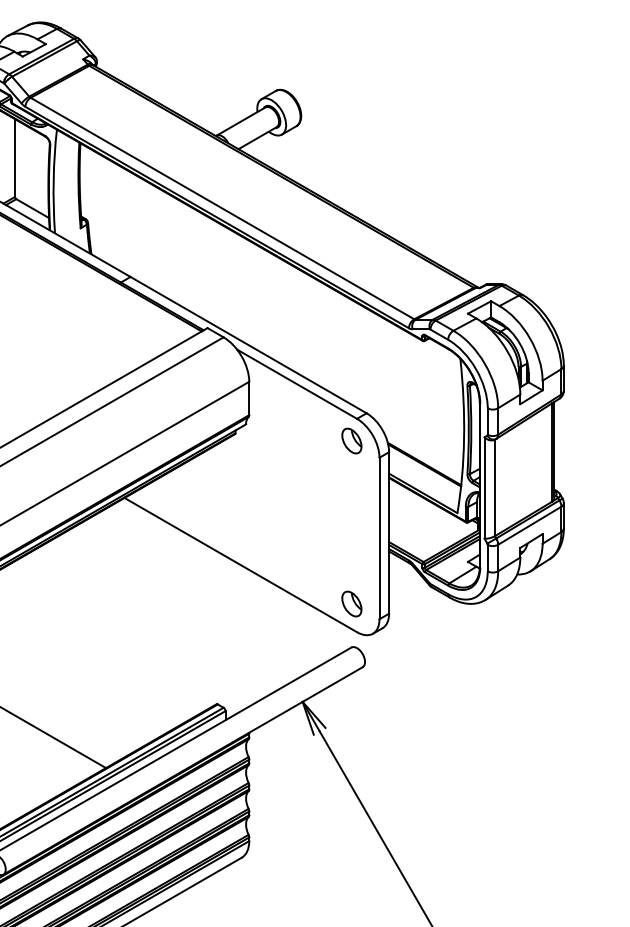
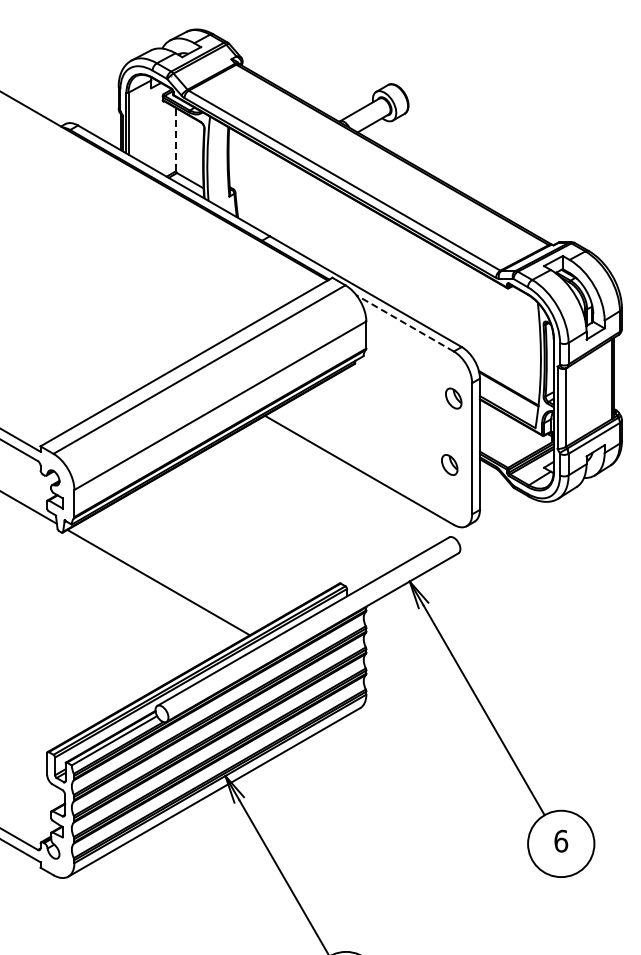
line: (15, 157) -> (176, 139), solid -> dashed
line: (296, 384) -> (404, 323), solid -> dashed
part: (351, 440) -> (453, 398), moved
part: (351, 603) -> (449, 464), moved

